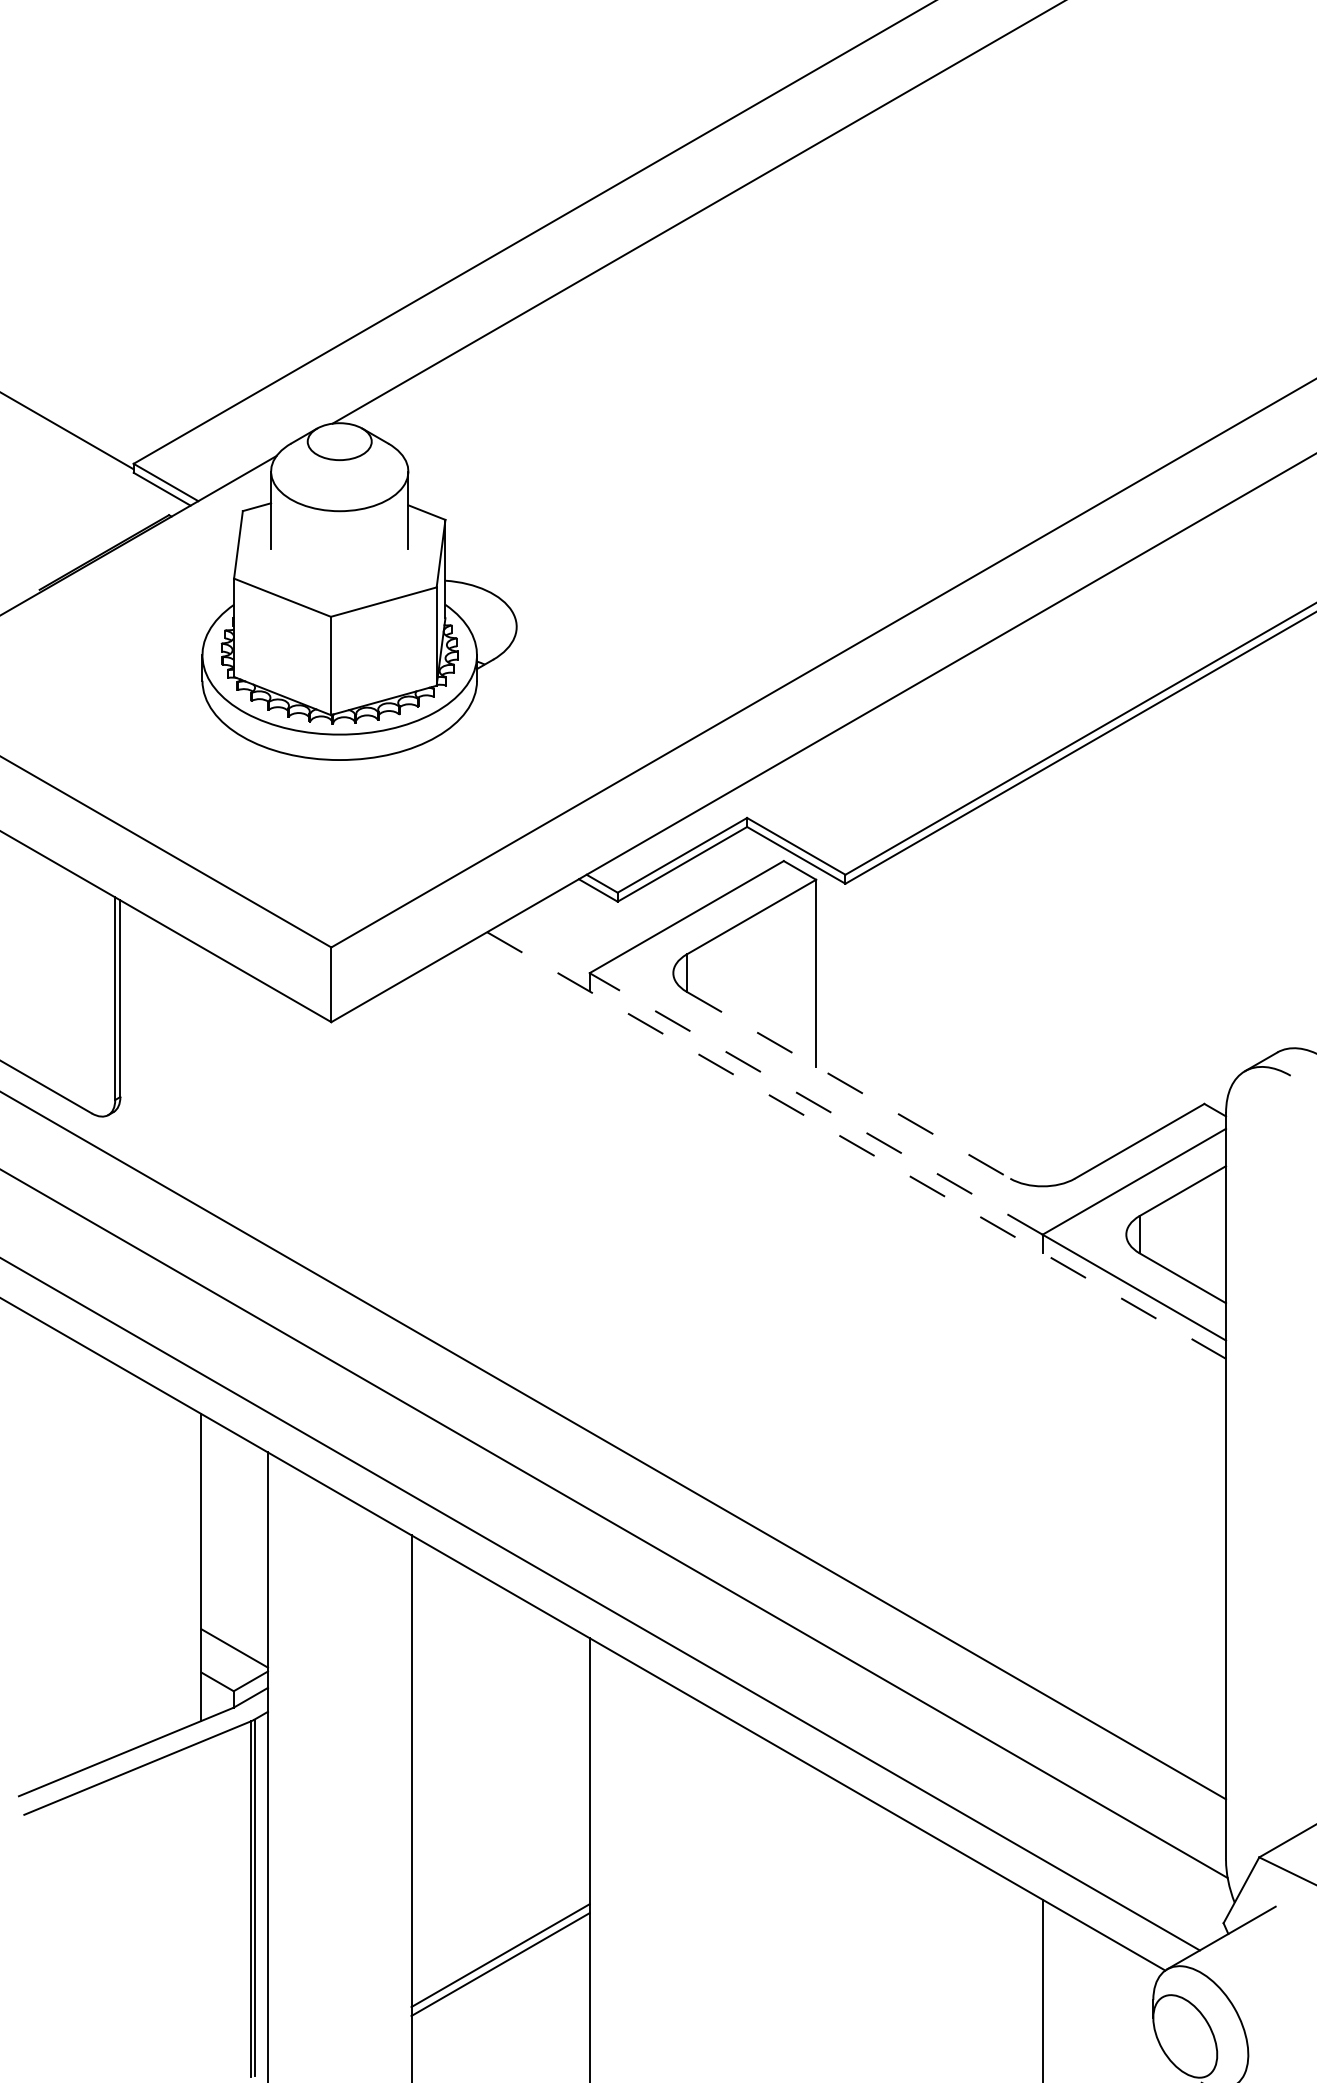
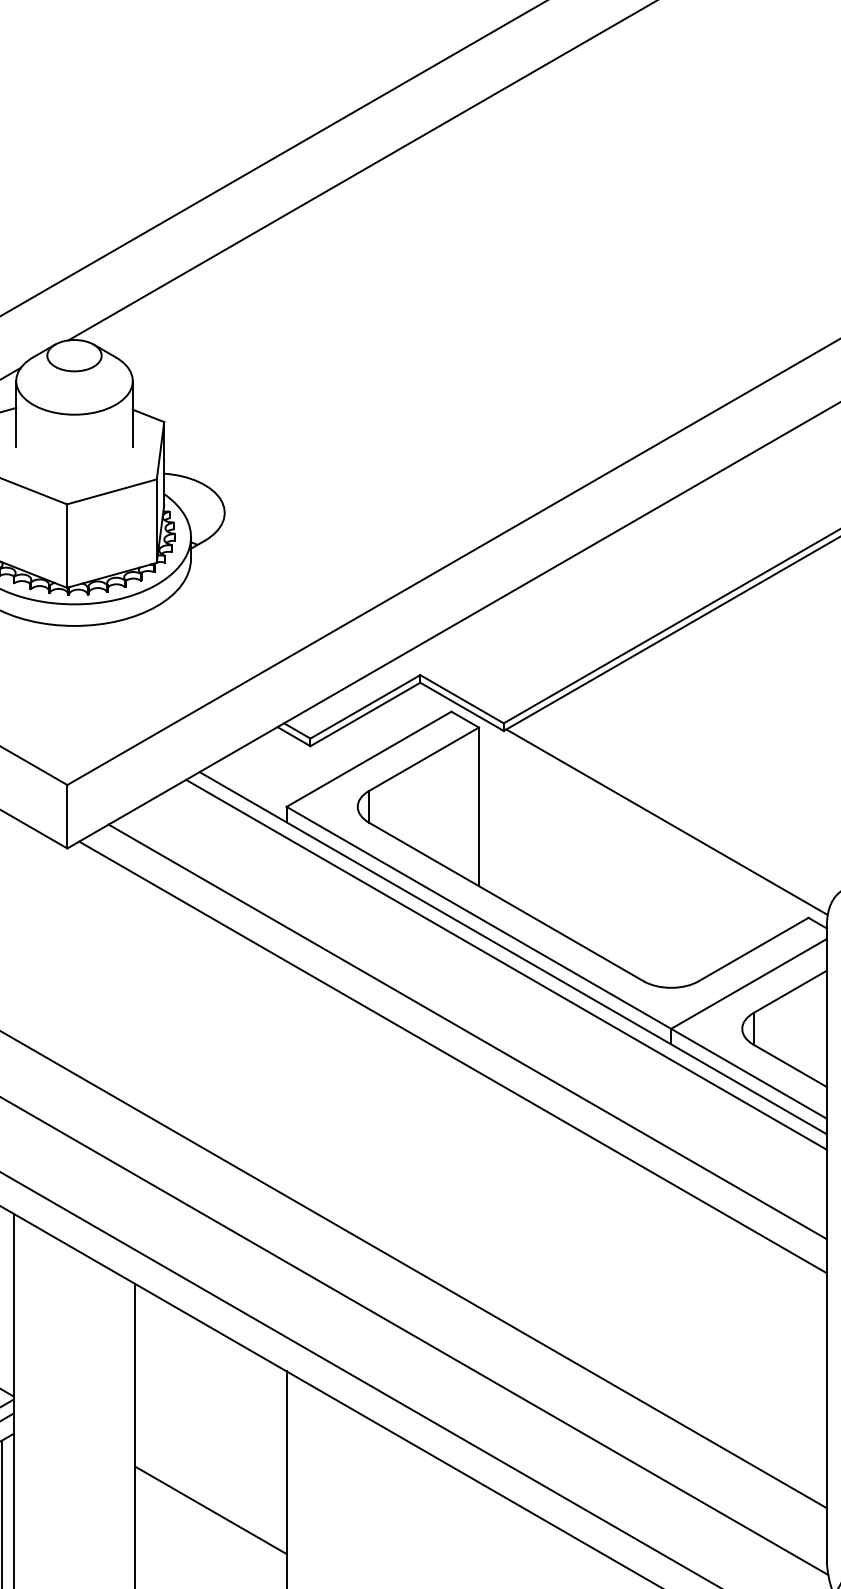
line: (1037, 991) -> (666, 822), added
line: (848, 1085) -> (506, 902), dashed -> solid
line: (816, 1103) -> (479, 917), dashed -> solid
line: (856, 1145) -> (513, 953), dashed -> solid
line: (848, 1159) -> (506, 965), added
line: (803, 1238) -> (468, 1032), added
line: (785, 1268) -> (452, 1057), added
line: (500, 1801) -> (210, 1510), added

